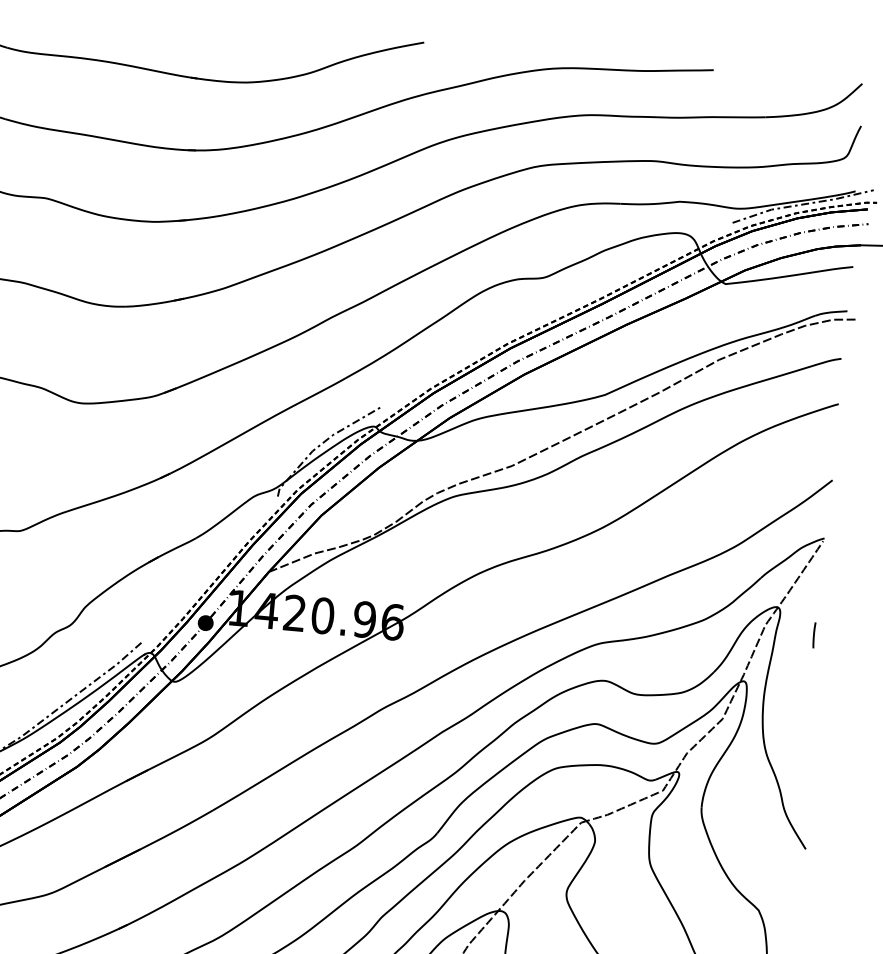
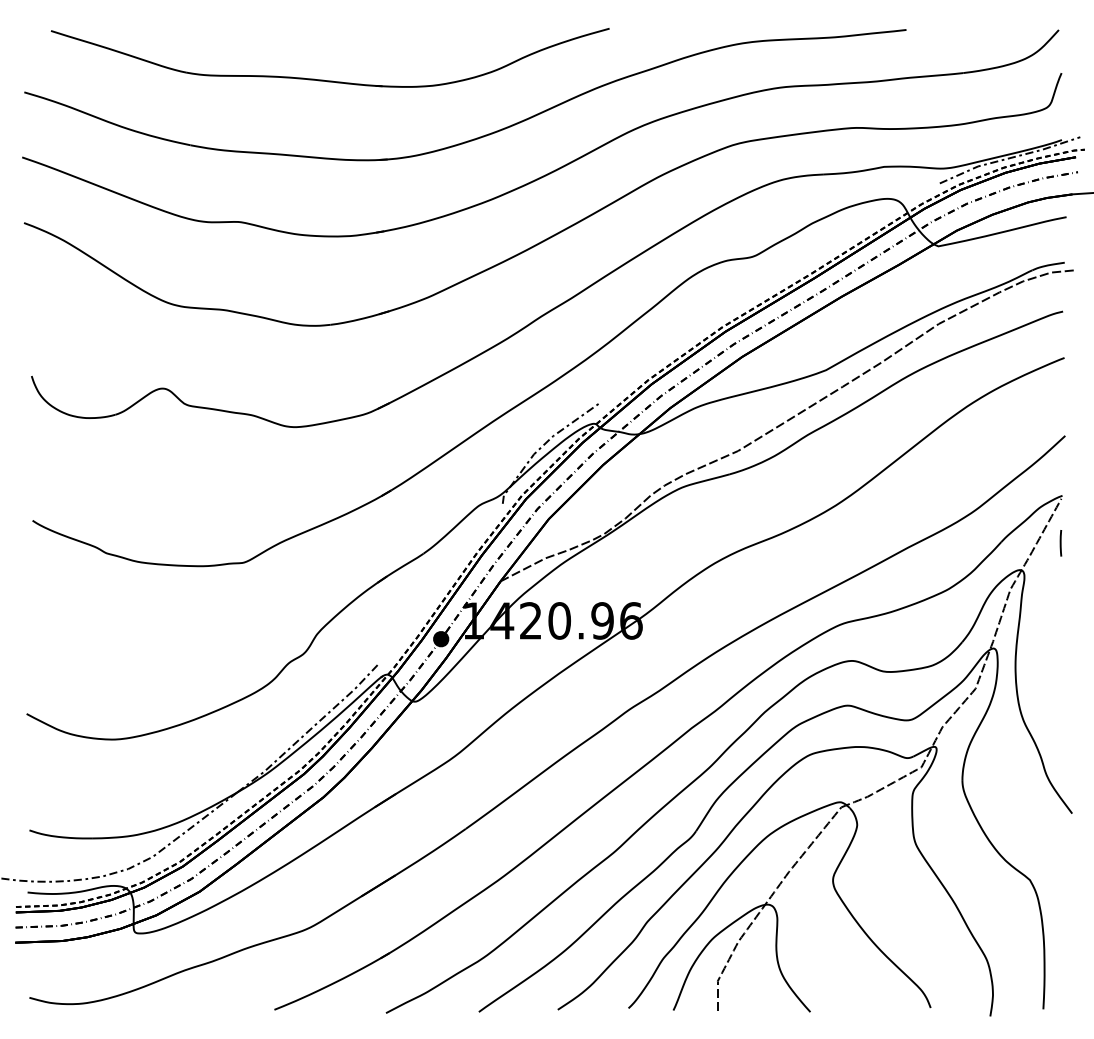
line: (813, 635) -> (1060, 543), moved

